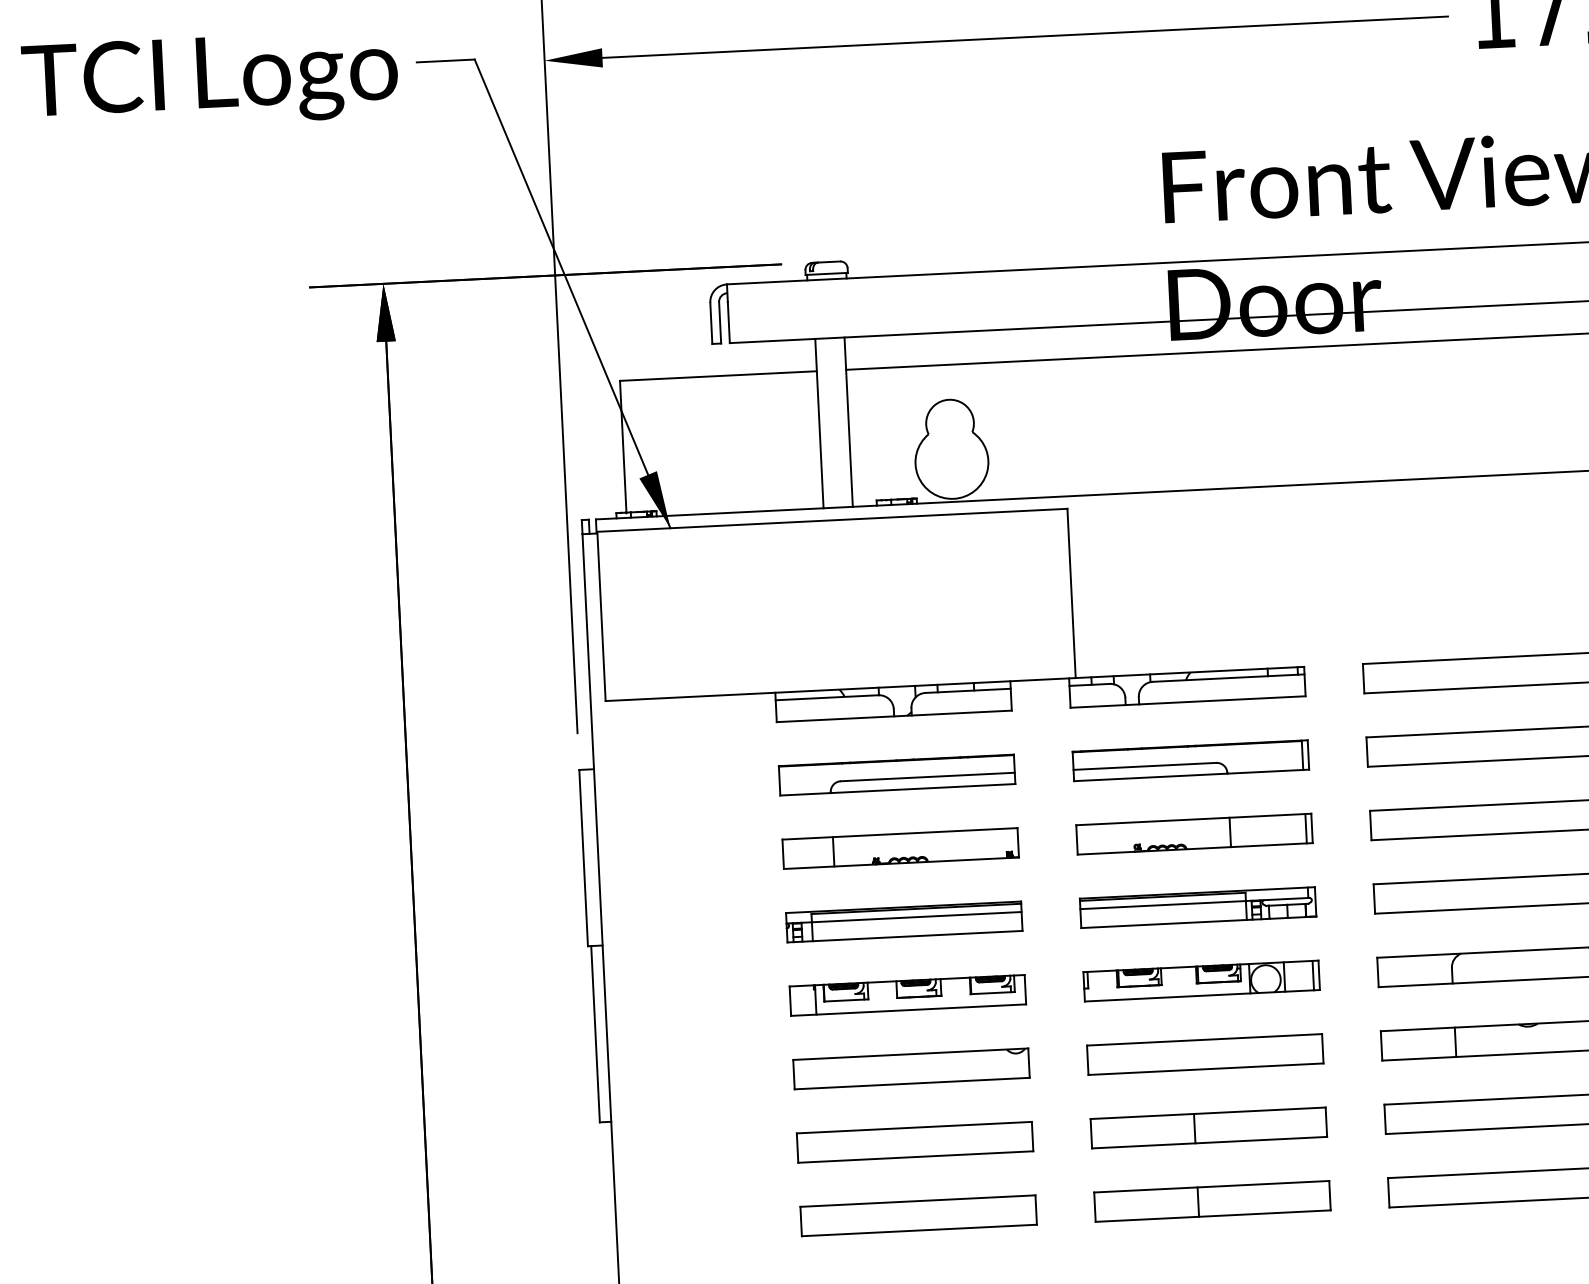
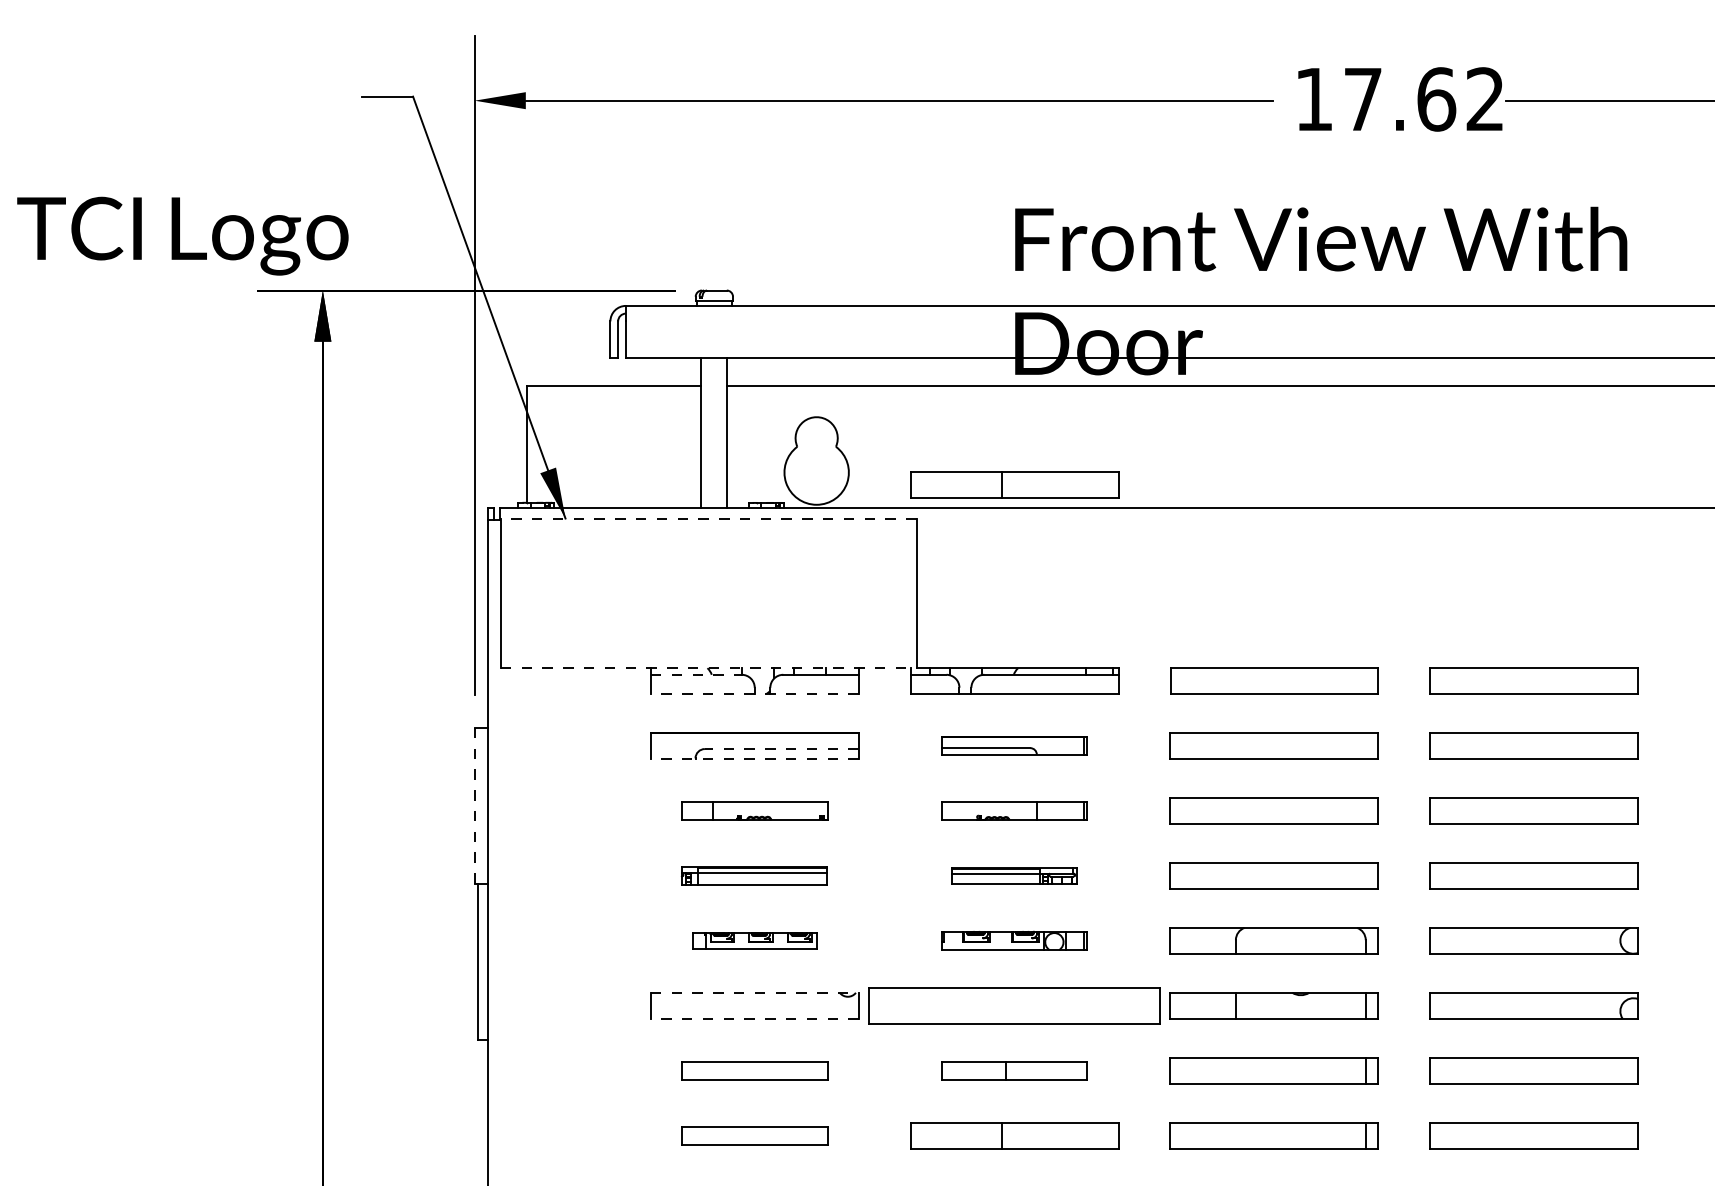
text: (209, 80) -> (182, 235), moved
part: (1176, 464) -> (1014, 484), added
line: (832, 520) -> (708, 518), solid -> dashed
line: (840, 689) -> (708, 668), solid -> dashed
line: (827, 697) -> (696, 674), solid -> dashed
line: (893, 716) -> (754, 694), solid -> dashed
part: (1190, 760) -> (1014, 745), size x0.7
line: (927, 777) -> (781, 749), solid -> dashed
line: (897, 790) -> (754, 759), solid -> dashed
part: (1194, 833) -> (1014, 810), size x0.7
part: (900, 848) -> (754, 810), size x0.7
line: (583, 857) -> (474, 805), solid -> dashed
part: (1197, 907) -> (1014, 875), size x0.6
part: (903, 921) -> (754, 875), size x0.7
part: (1201, 980) -> (1014, 940), size x0.7
part: (907, 995) -> (754, 940), size x0.6
line: (910, 1053) -> (754, 992), solid -> dashed
part: (1205, 1054) -> (1014, 1005), size x1.4
line: (911, 1083) -> (754, 1018), solid -> dashed
part: (1208, 1127) -> (1014, 1070), size x0.7
part: (914, 1142) -> (754, 1070), size x0.7
part: (918, 1215) -> (754, 1135), size x0.7

